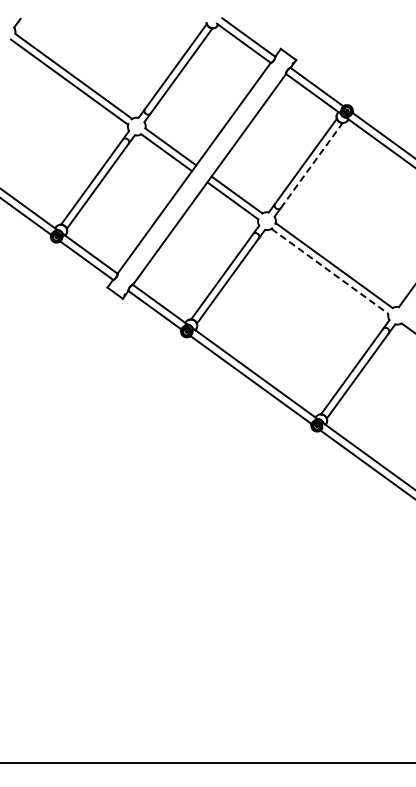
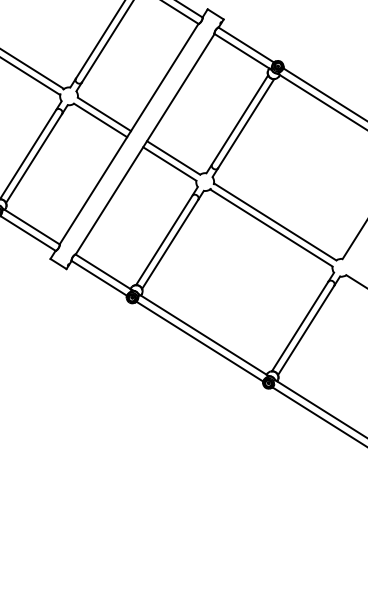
line: (311, 165) -> (245, 123), dashed -> solid
line: (330, 271) -> (271, 228), dashed -> solid

